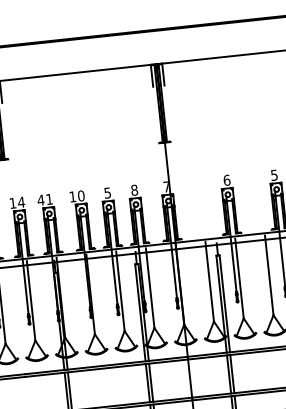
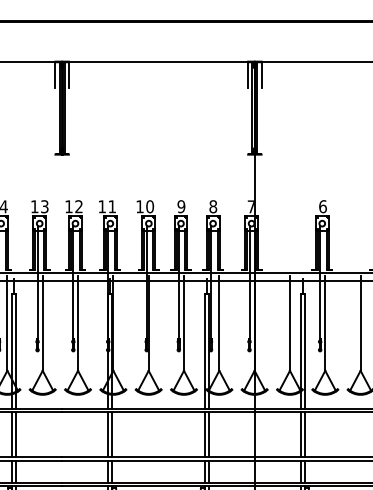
text: (107, 192) -> (181, 206), 5 -> 9
text: (41, 200) -> (102, 206), 41 -> 11
text: (20, 202) -> (78, 206), 14 -> 12

